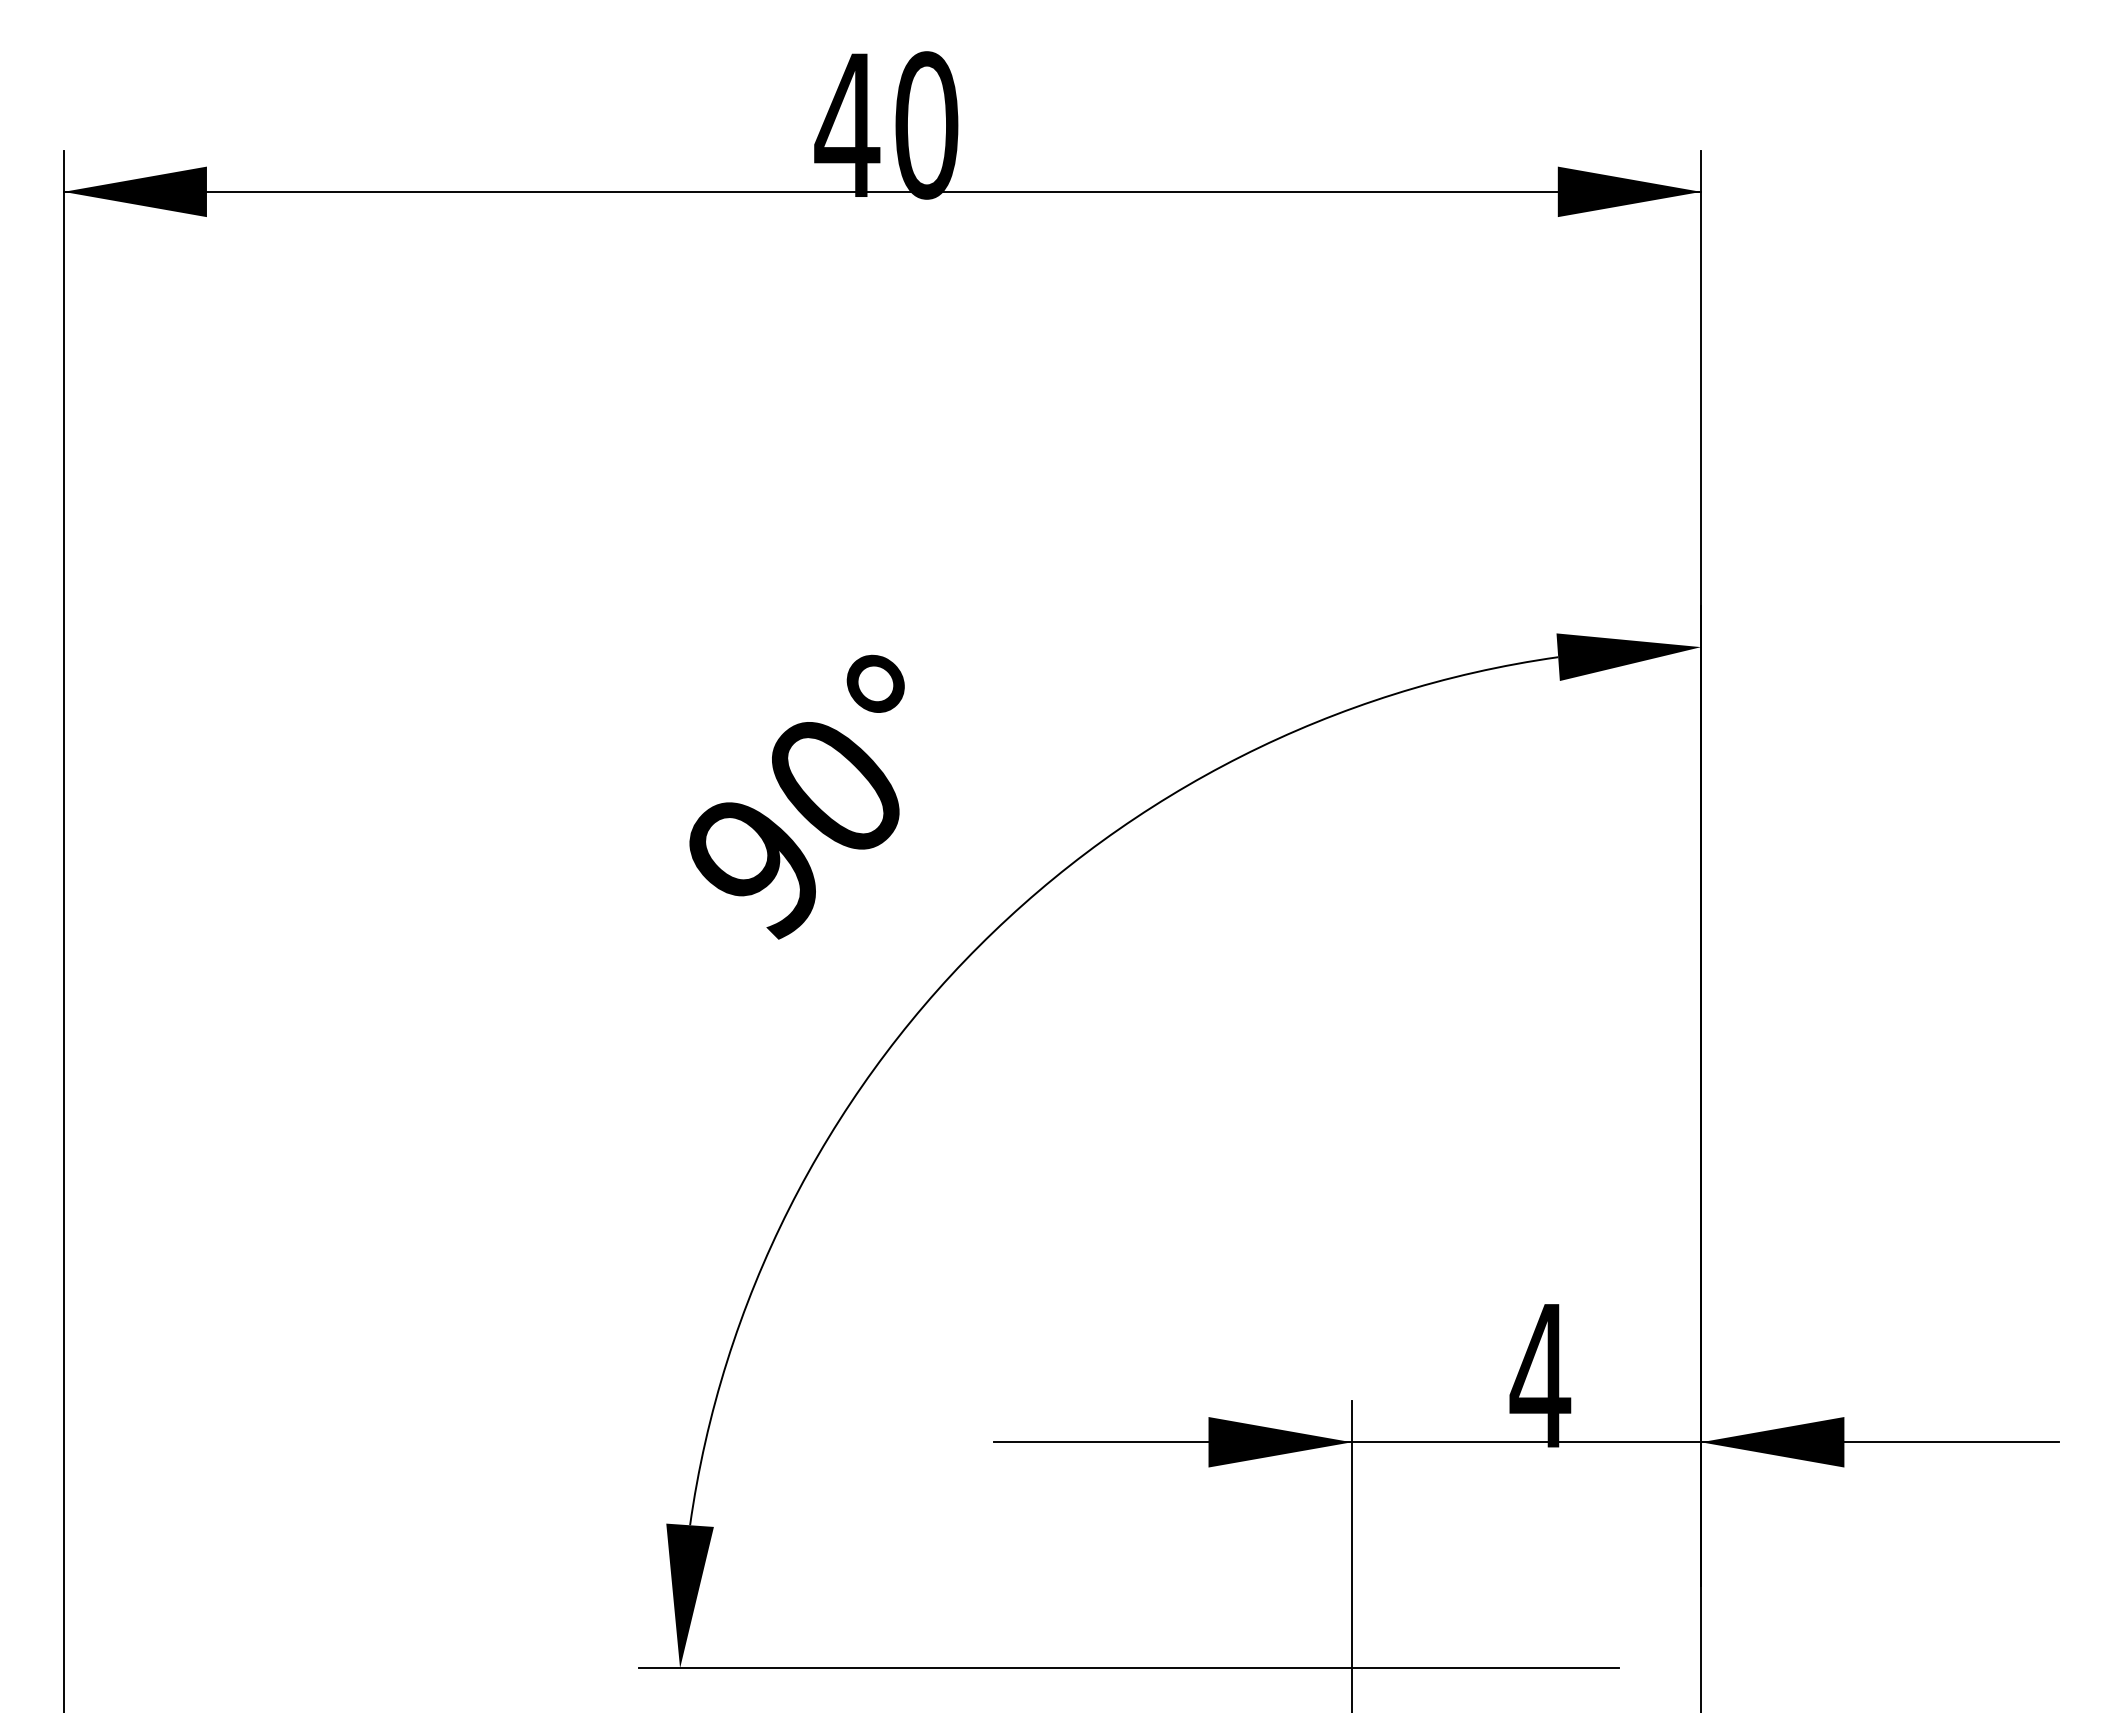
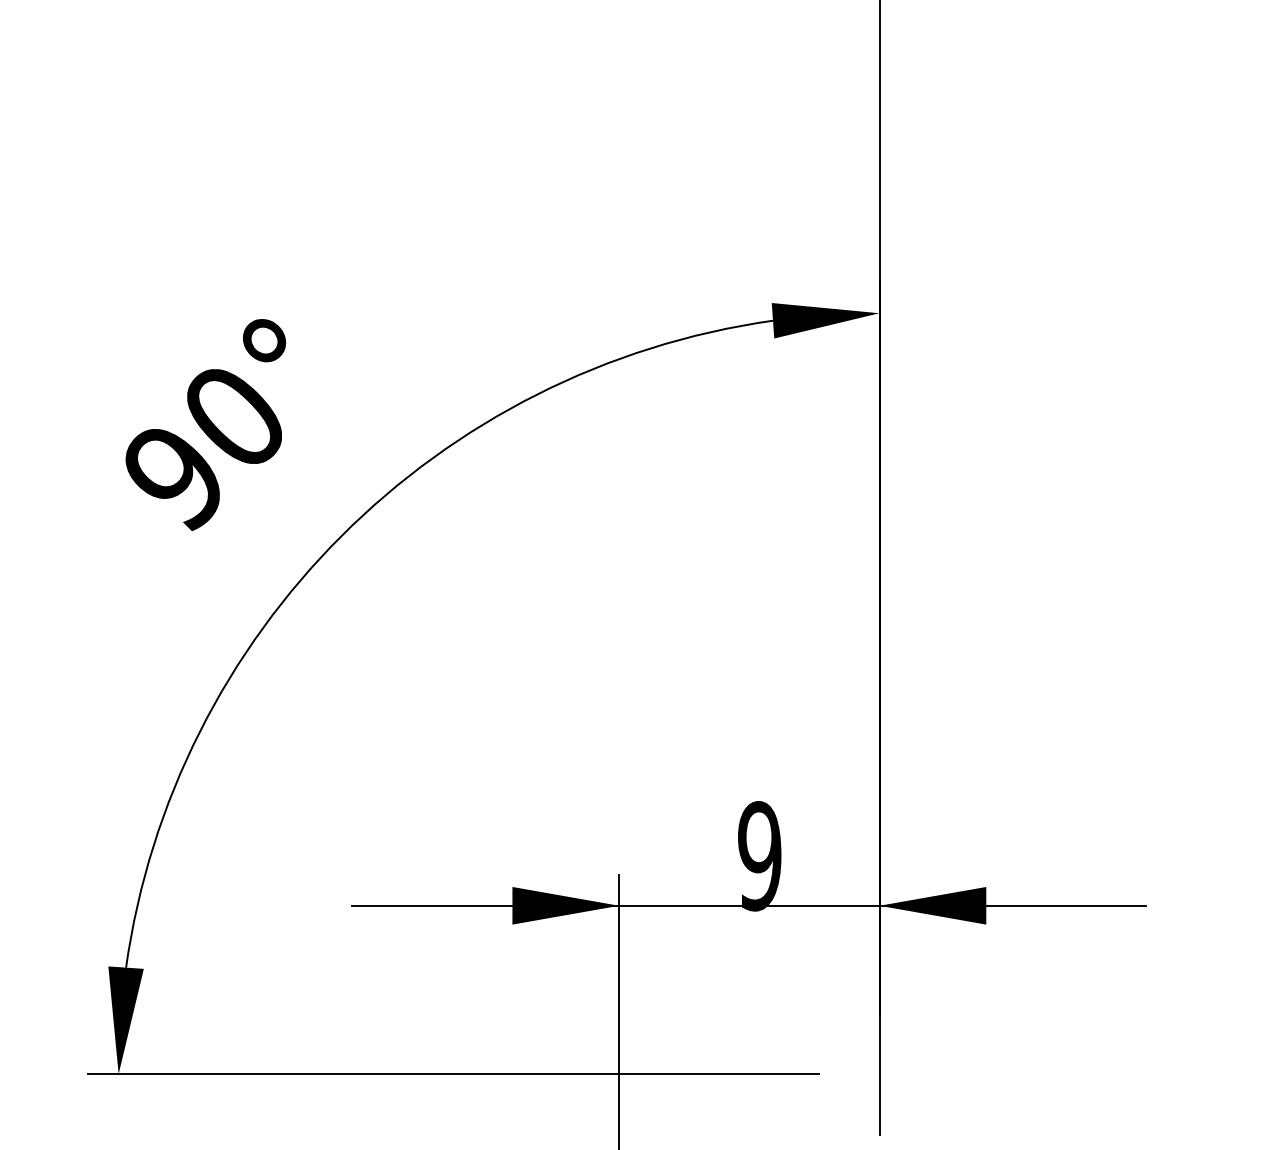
text: (1540, 1375) -> (759, 856), 4 -> 9

